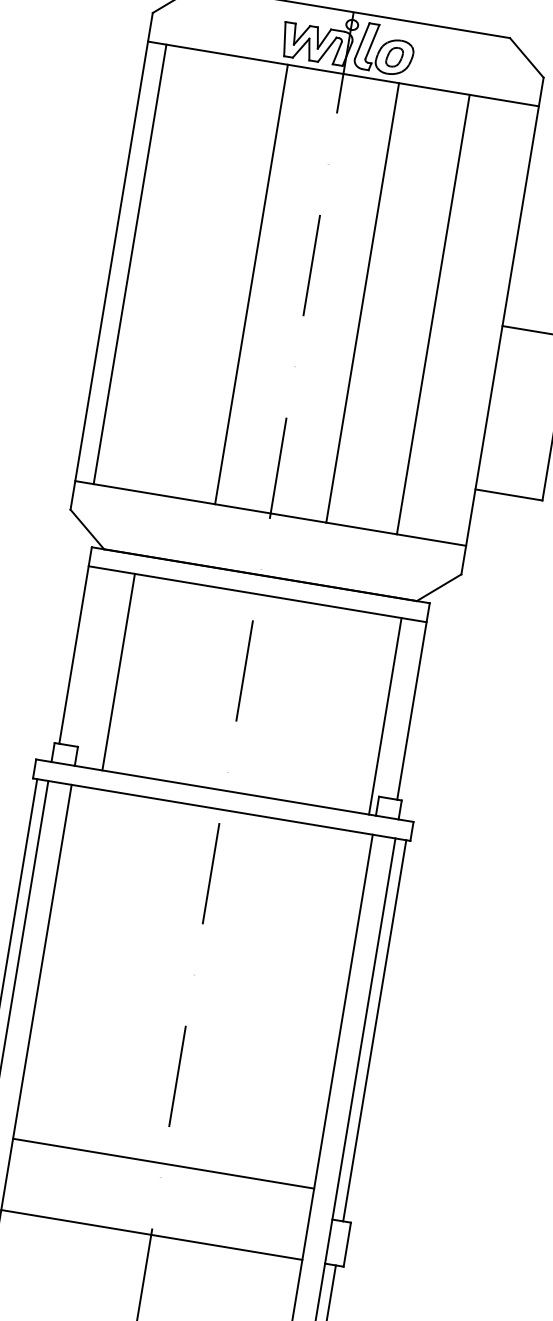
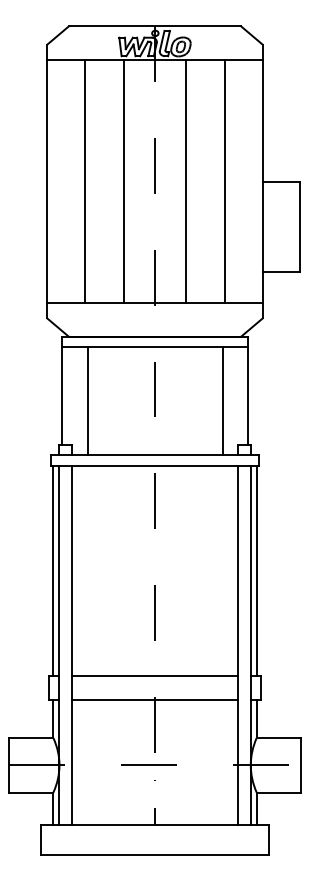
line: (130, 264) -> (85, 181), moved
line: (385, 716) -> (223, 401), moved
line: (164, 1162) -> (155, 675), moved

